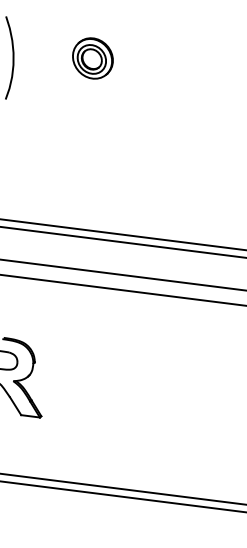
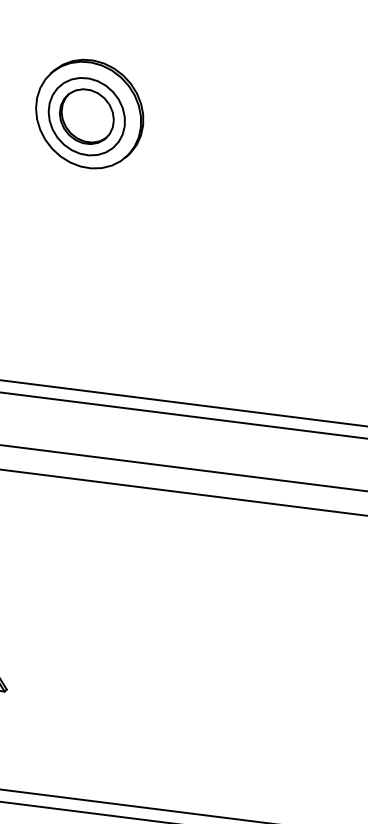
part: (92, 58) -> (89, 114), size x1.67

